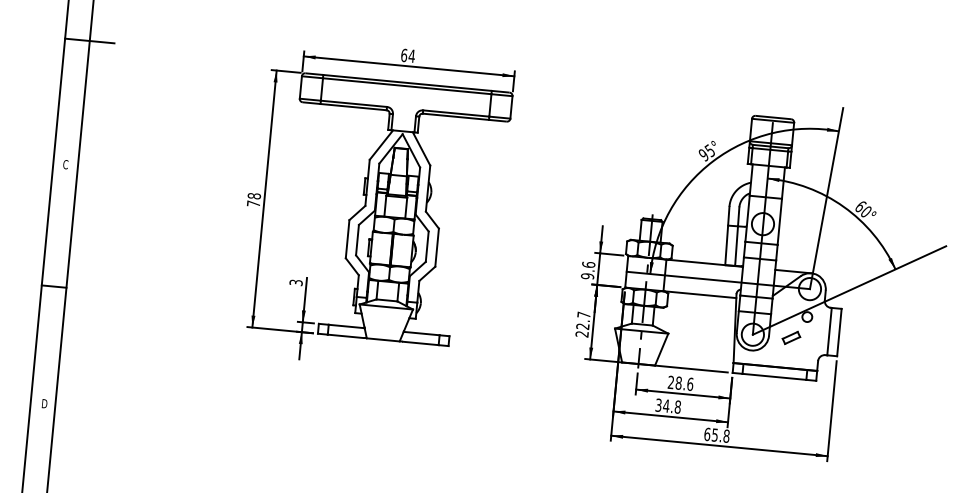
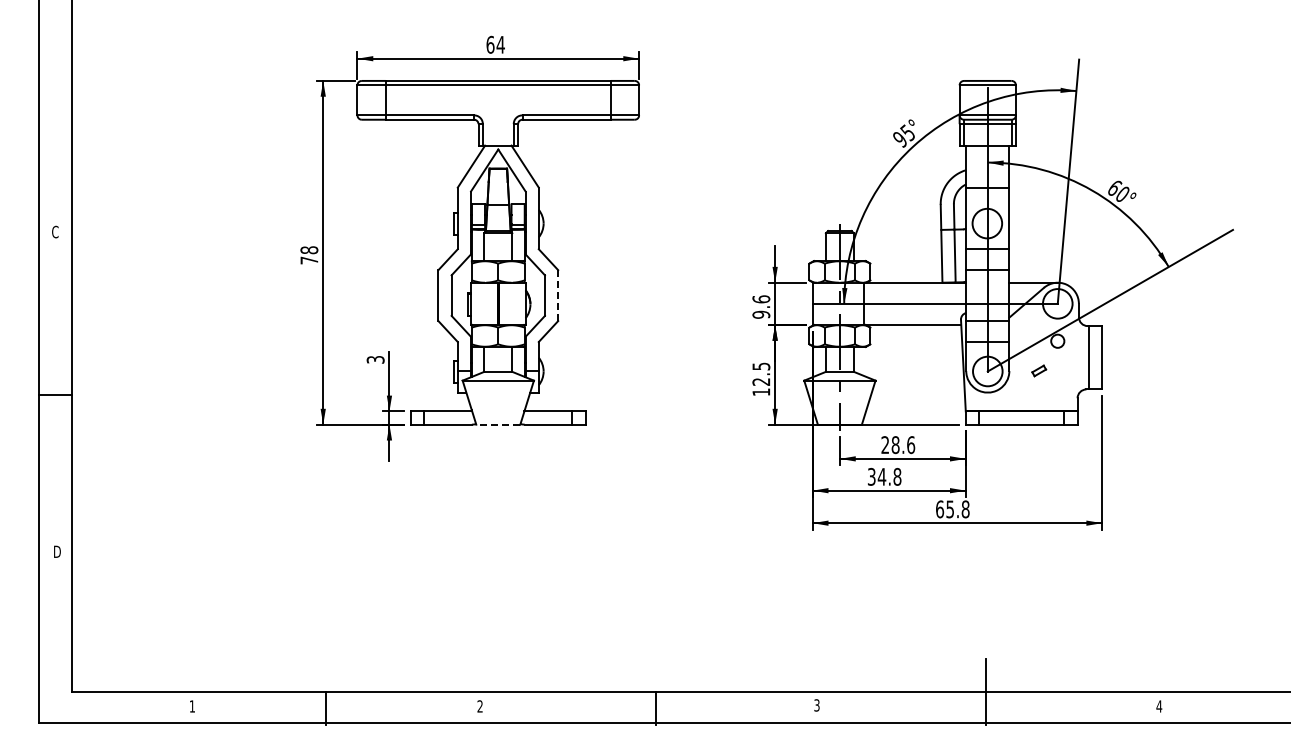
line: (89, 41) -> (71, 65), removed
line: (437, 247) -> (558, 295), solid -> dashed
text: (583, 324) -> (761, 379), 22.7 -> 12.5
part: (790, 337) -> (1038, 370), size x0.6
line: (382, 339) -> (497, 424), solid -> dashed

